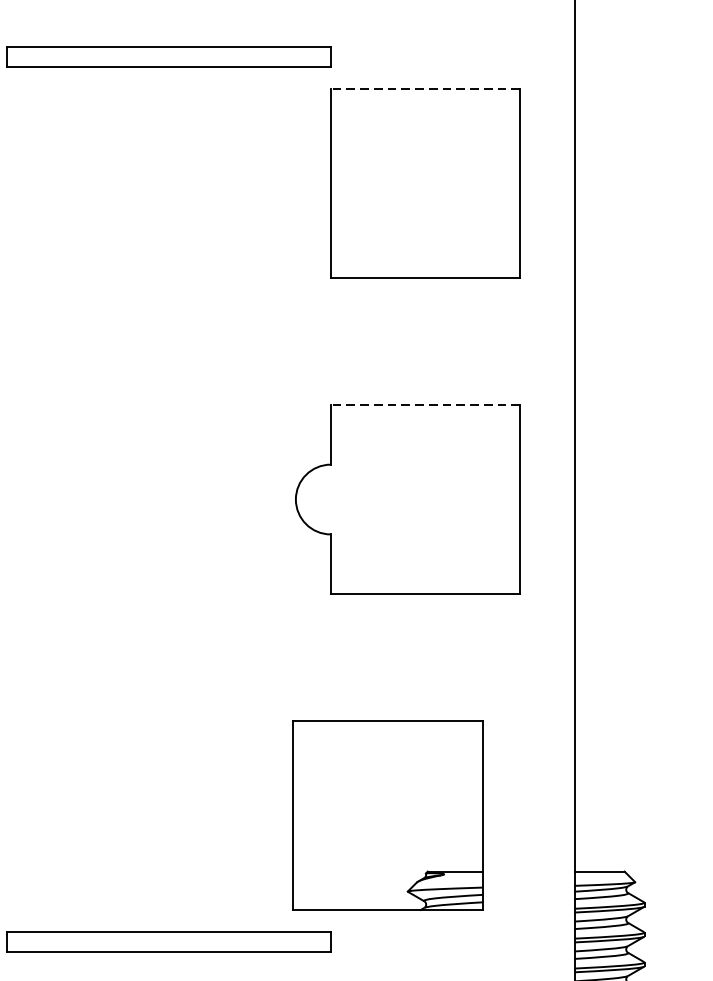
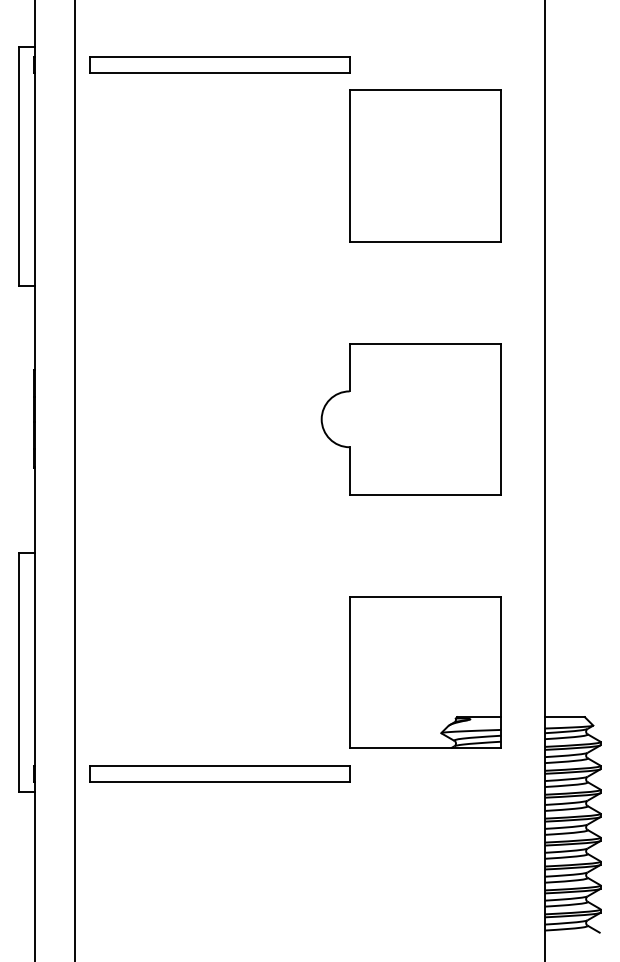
line: (425, 88) -> (425, 90), dashed -> solid
line: (425, 404) -> (425, 343), dashed -> solid
part: (388, 815) -> (425, 672), moved

